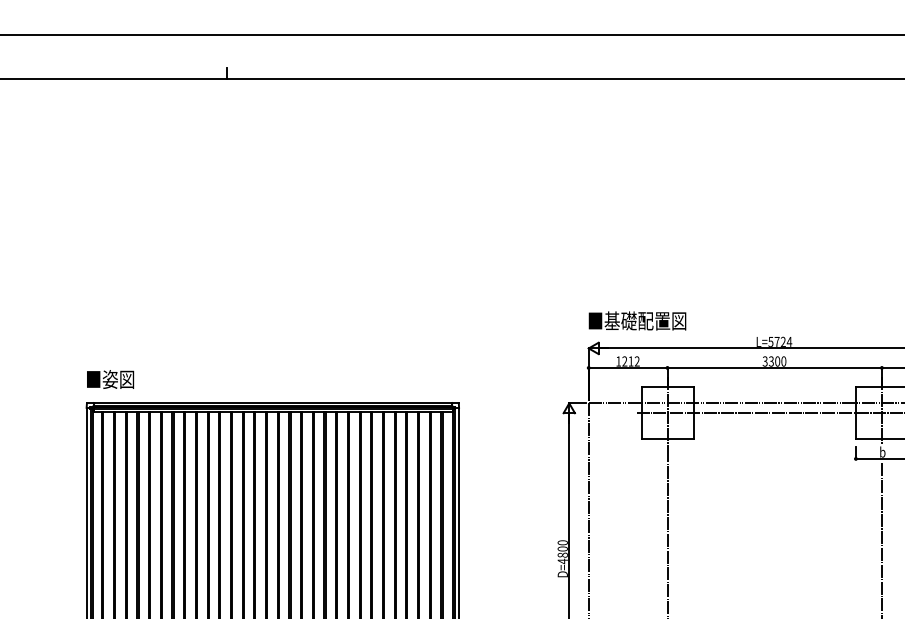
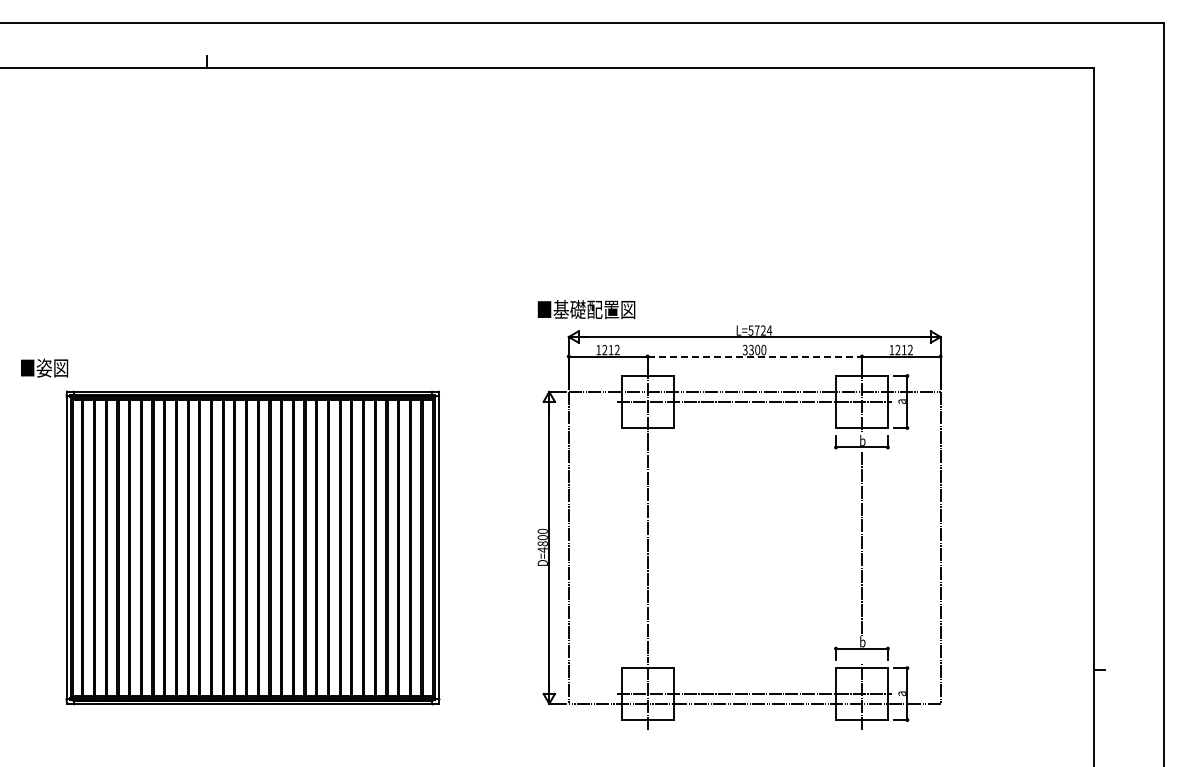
text: (637, 320) -> (586, 309), moved
line: (775, 367) -> (755, 356), solid -> dashed
text: (110, 378) -> (44, 367), moved

